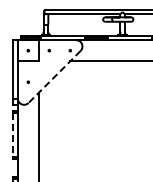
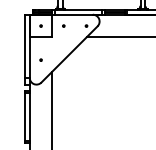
line: (54, 76) -> (69, 53), dashed -> solid
line: (13, 135) -> (25, 117), dashed -> solid

